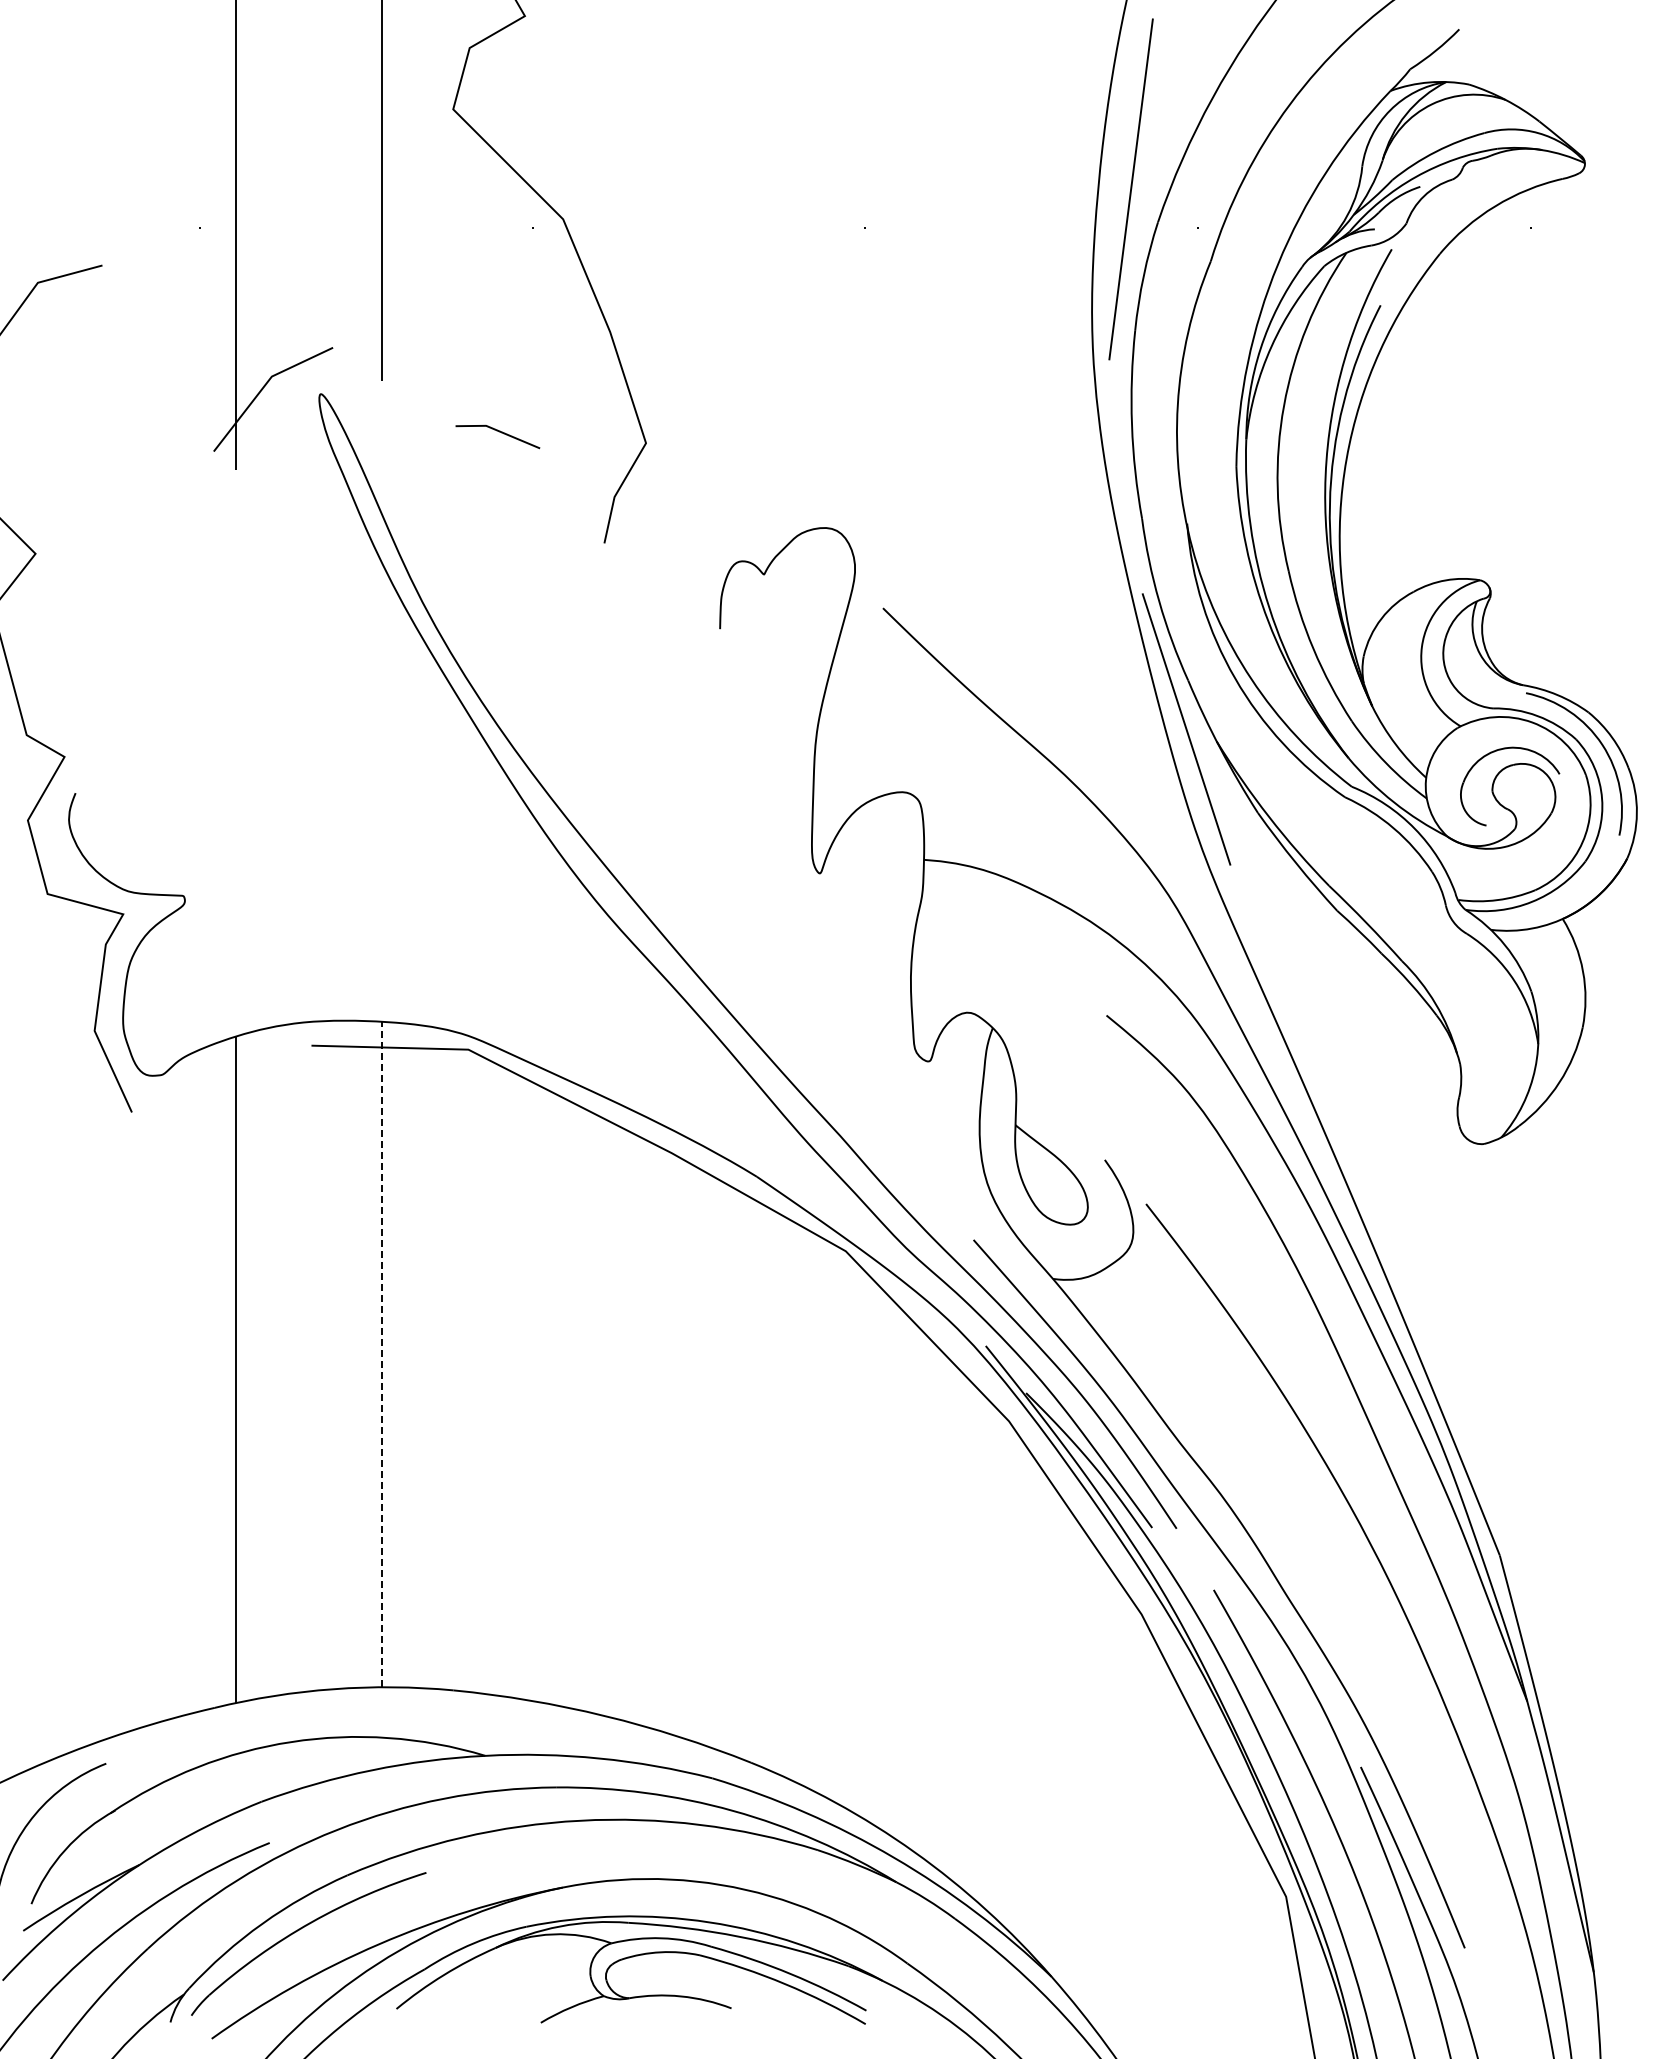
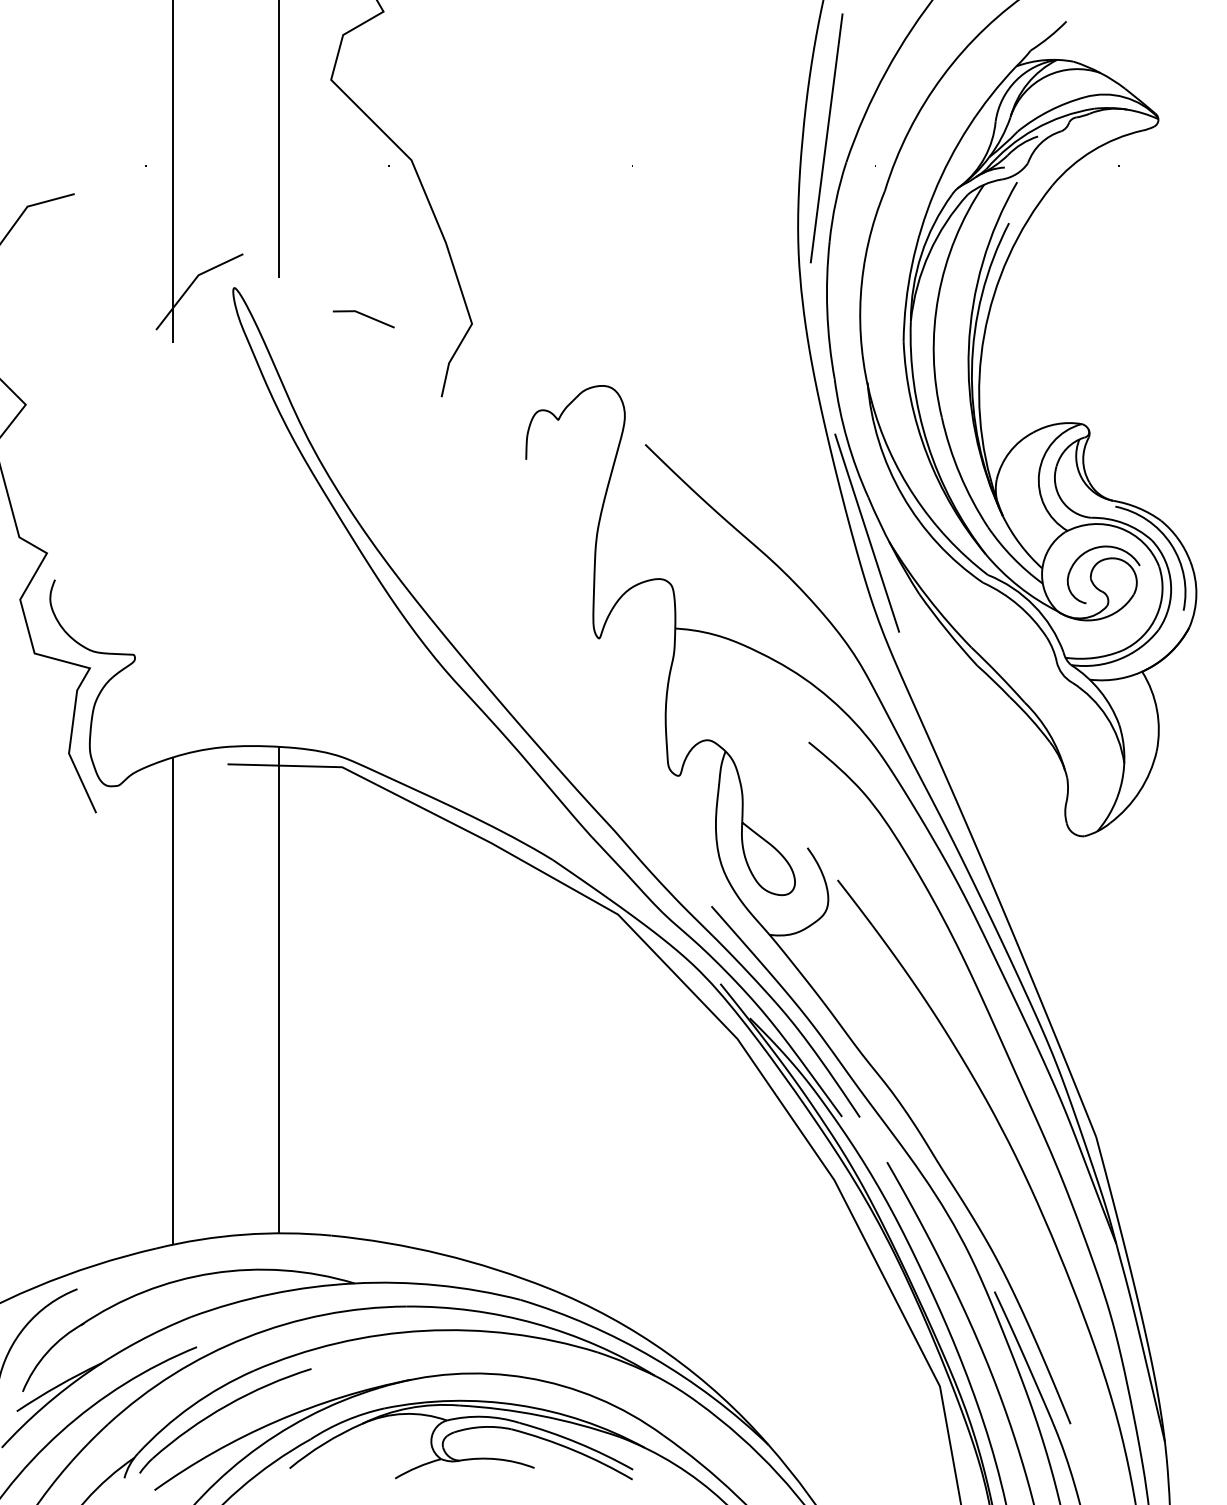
line: (382, 1354) -> (279, 990), dashed -> solid

